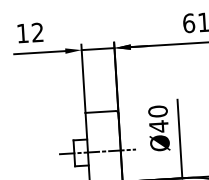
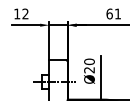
text: (158, 125) -> (89, 69), Ø40 -> Ø20

